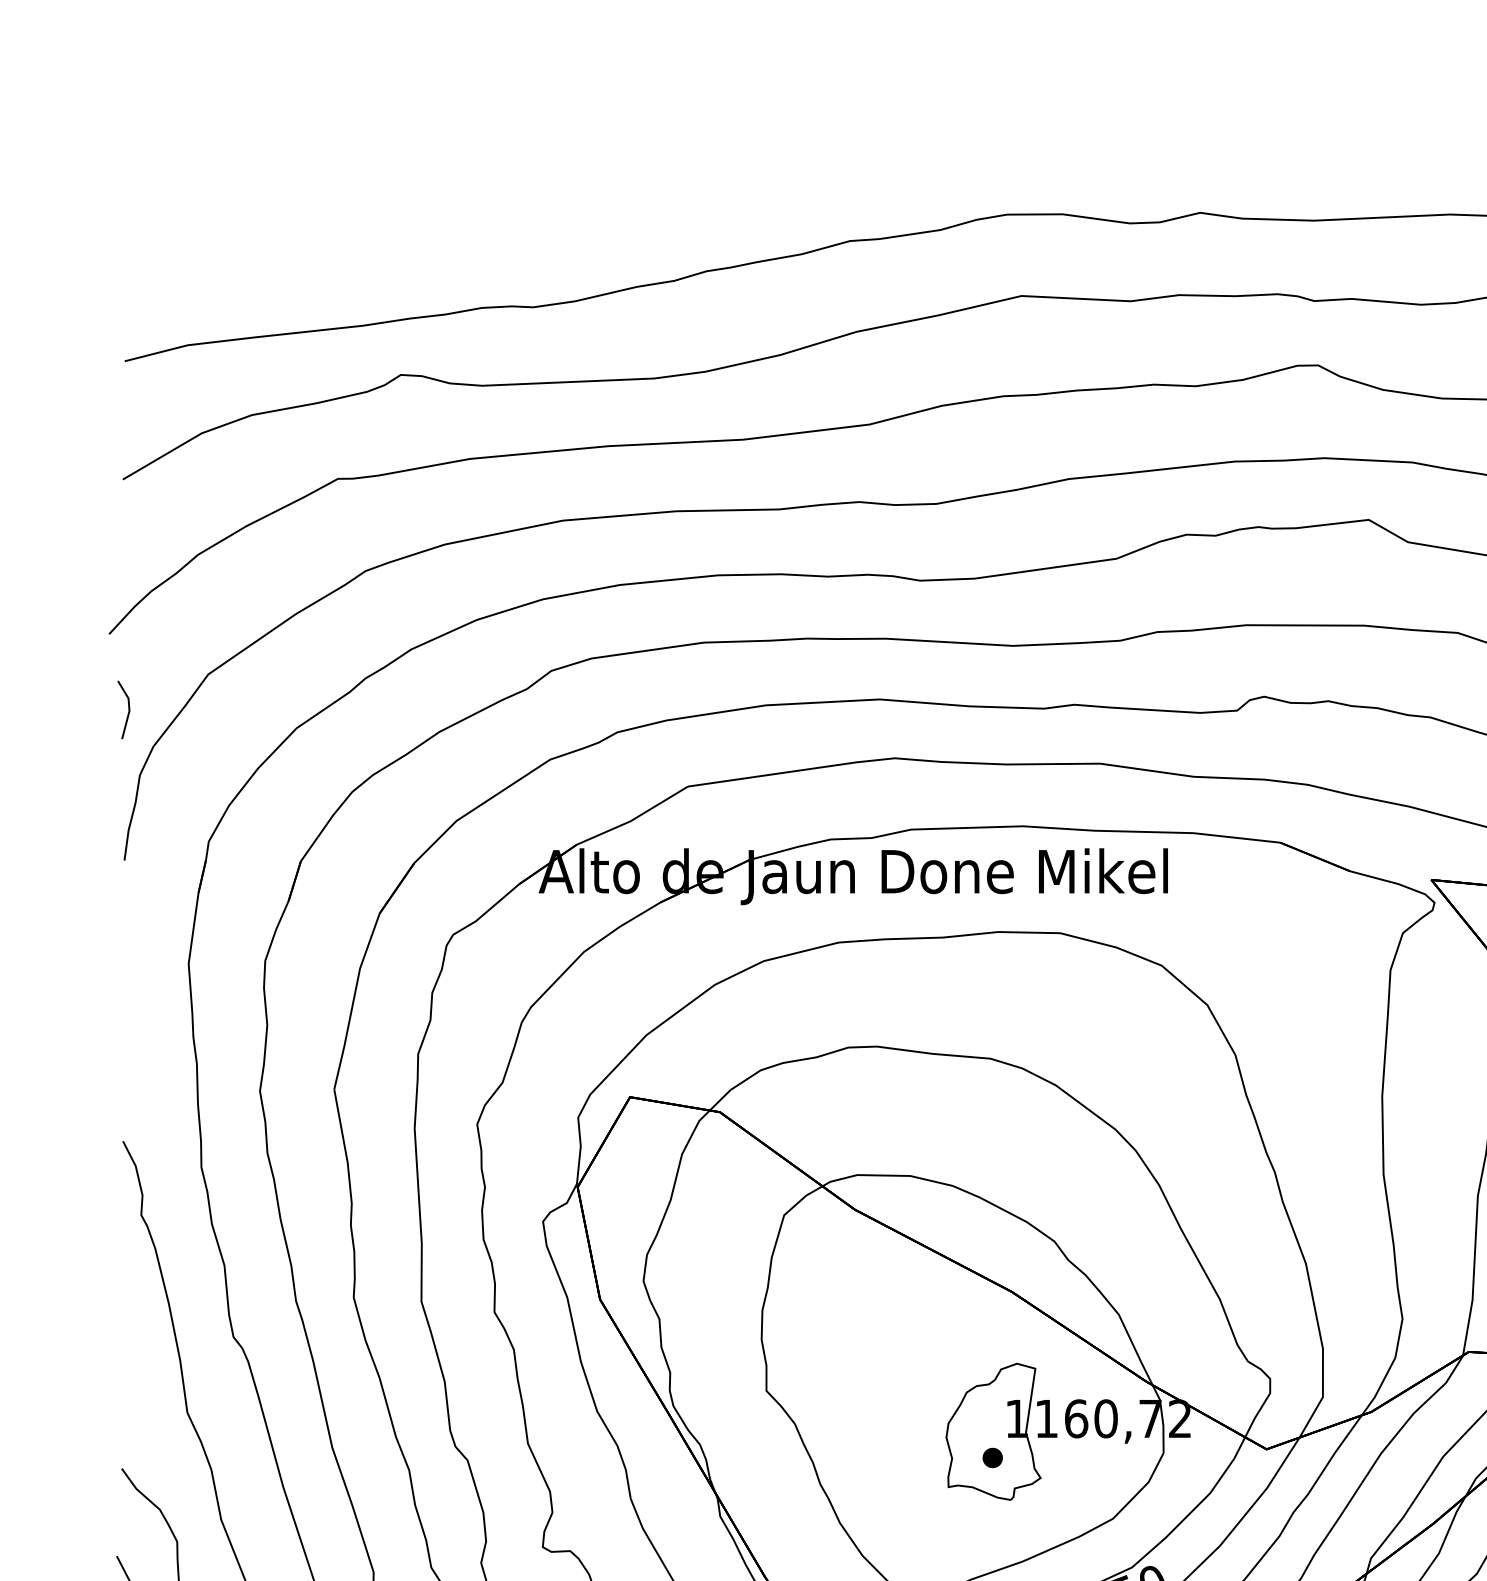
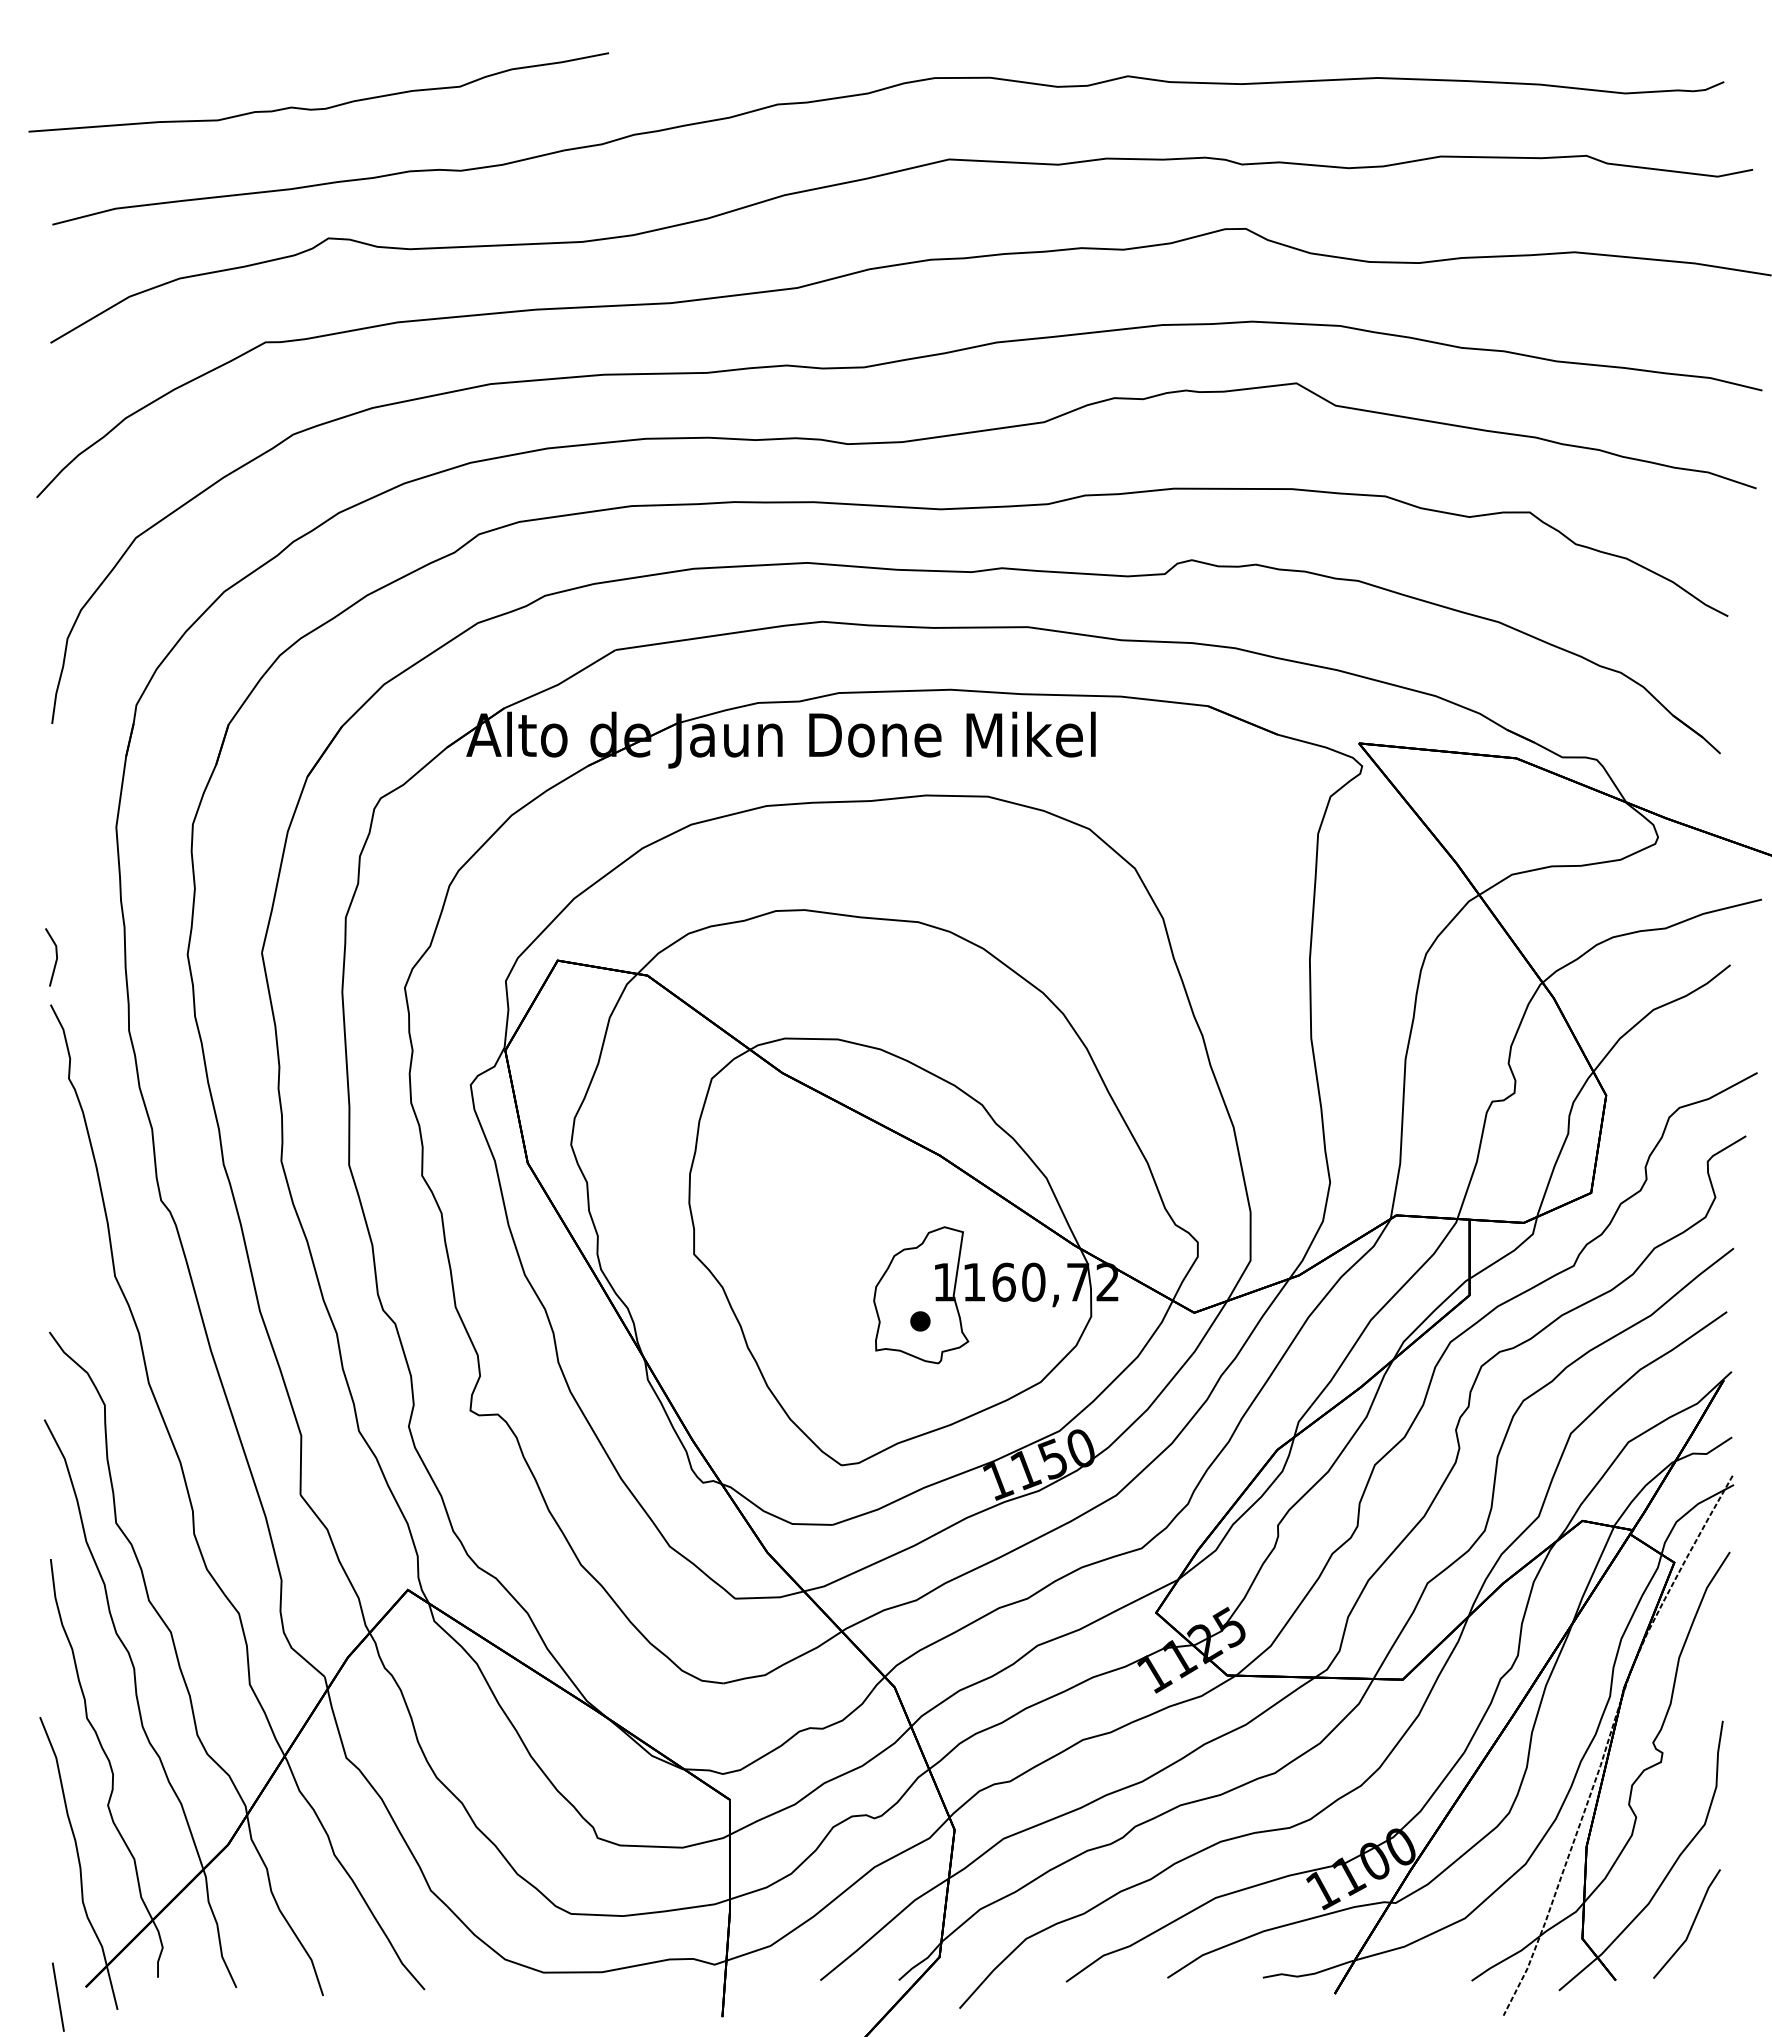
part: (390, 245) -> (318, 108), added
line: (127, 712) -> (55, 959), moved

